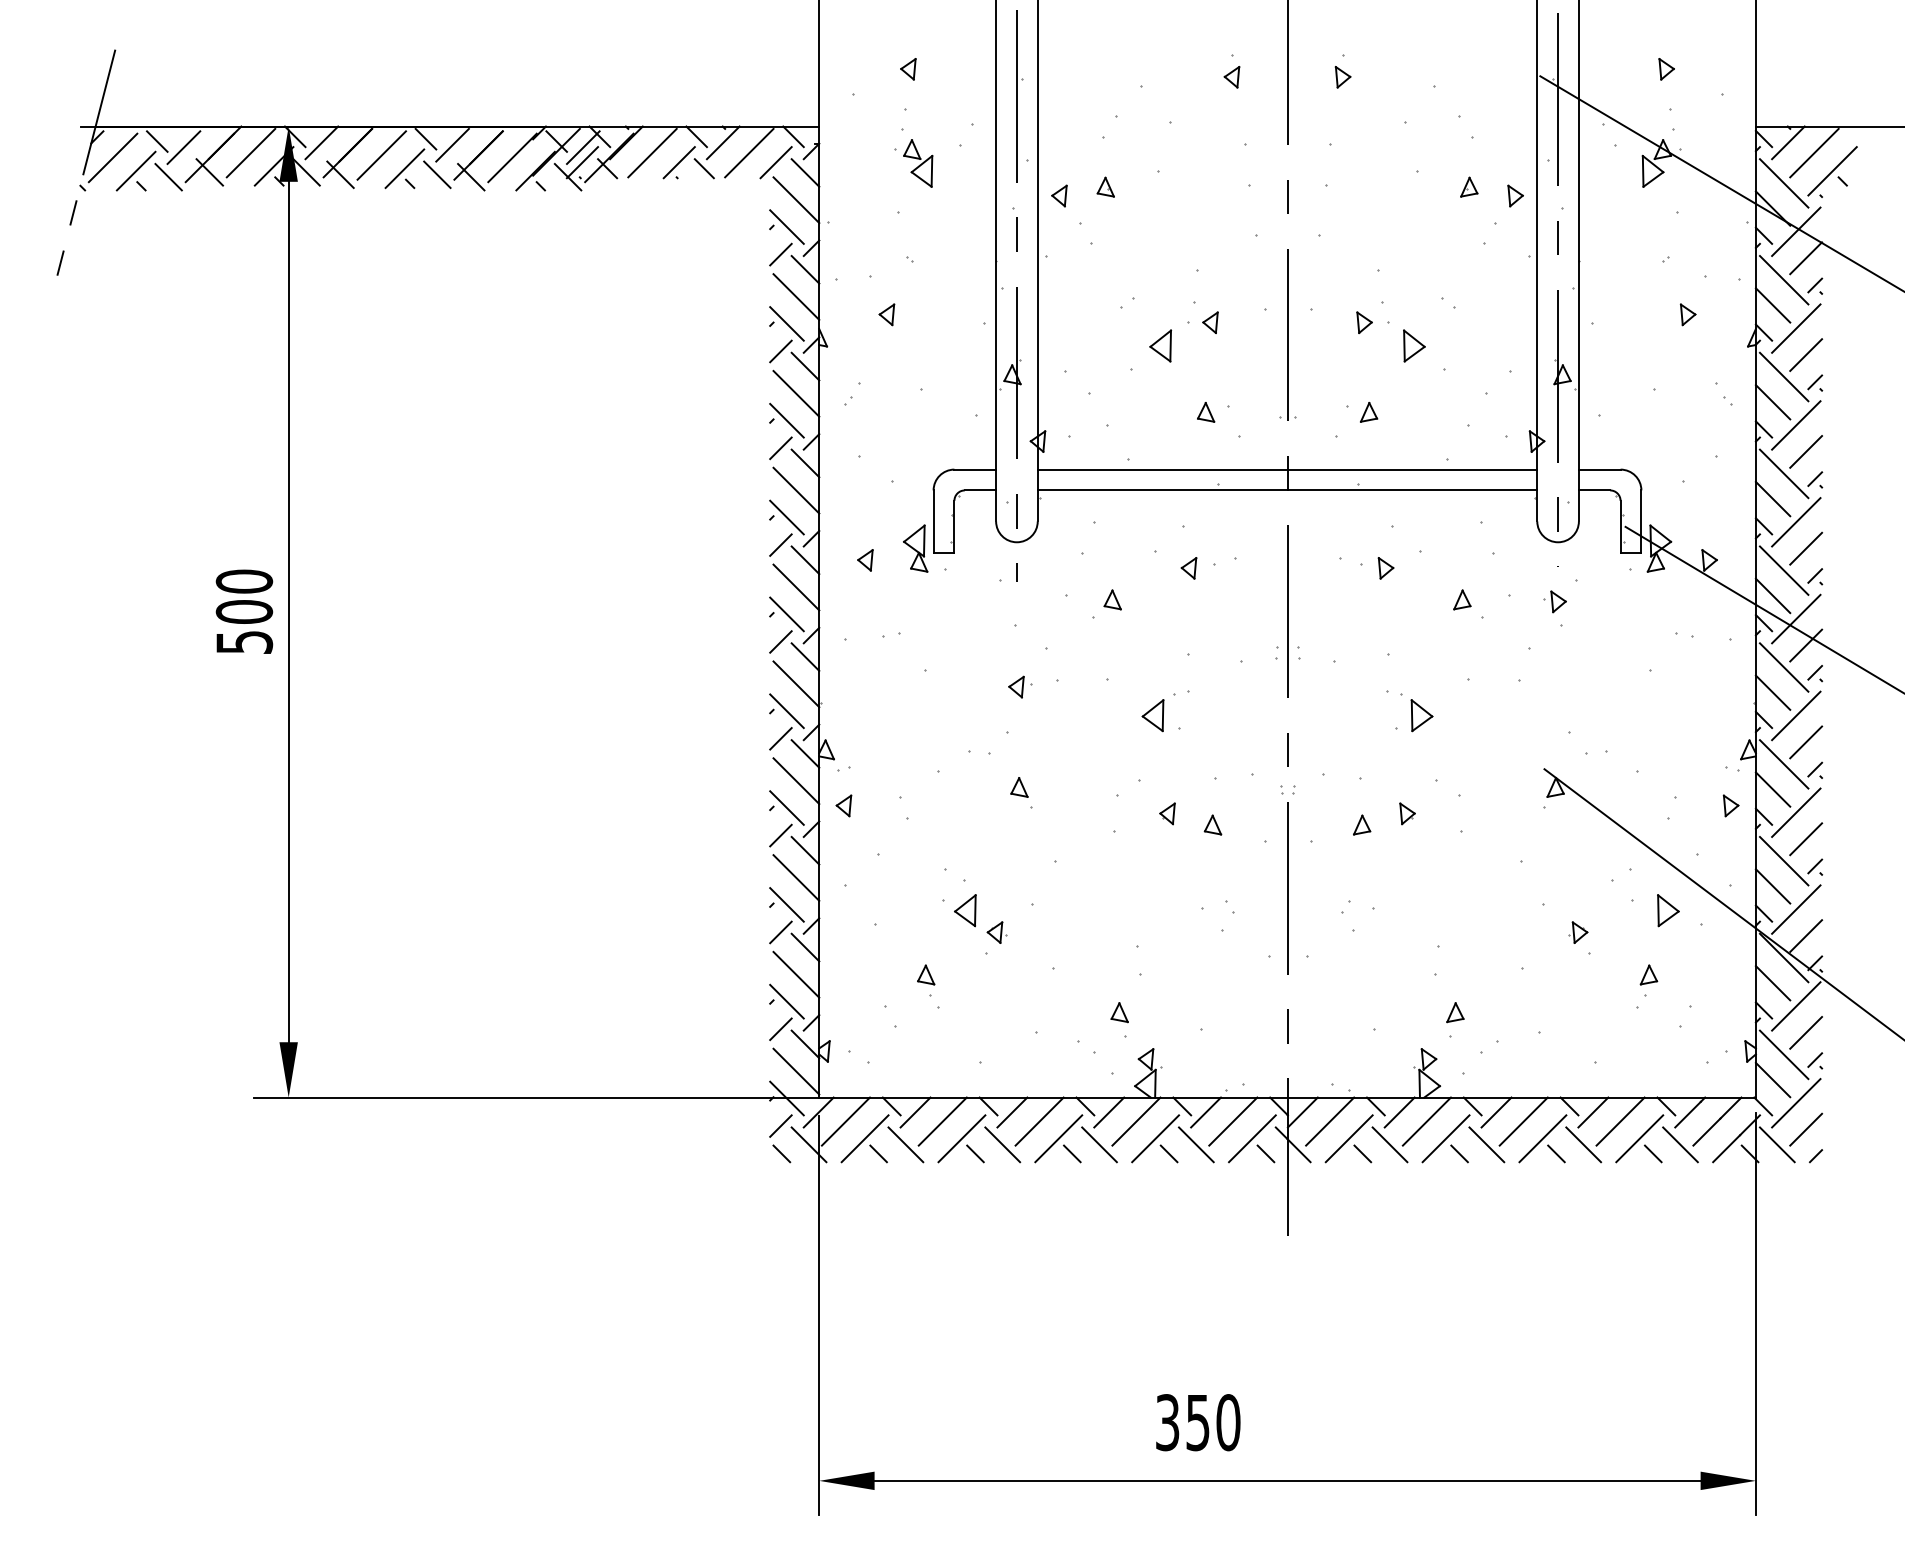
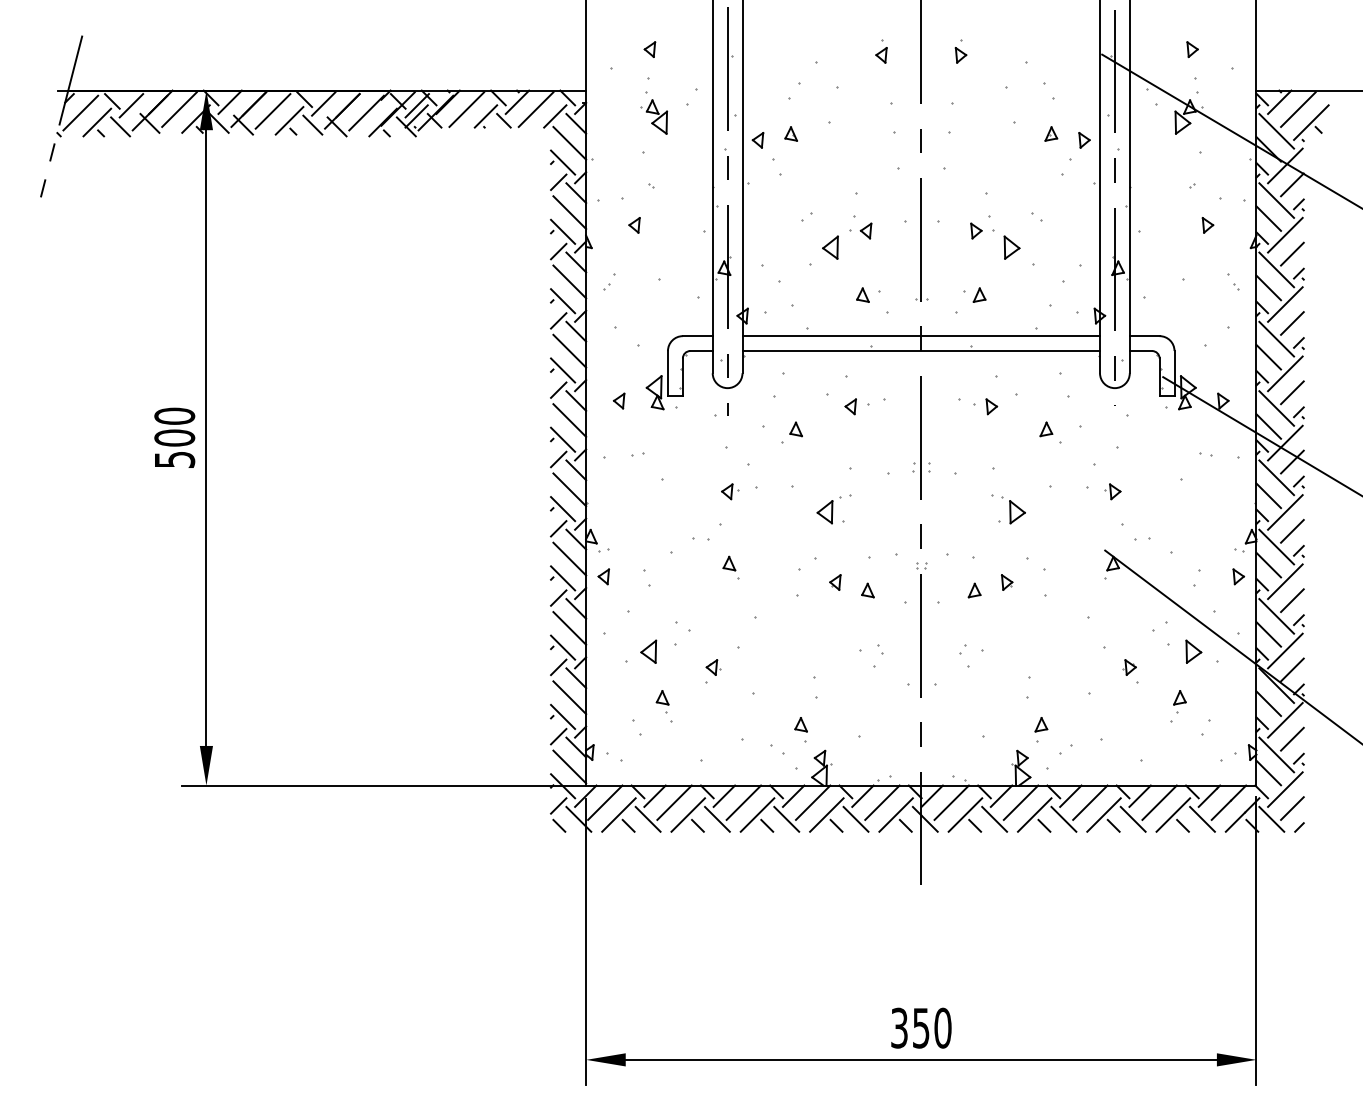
part: (1554, 601) -> (1112, 491), moved
part: (965, 910) -> (648, 651), moved
text: (1198, 1421) -> (921, 1027), moved

